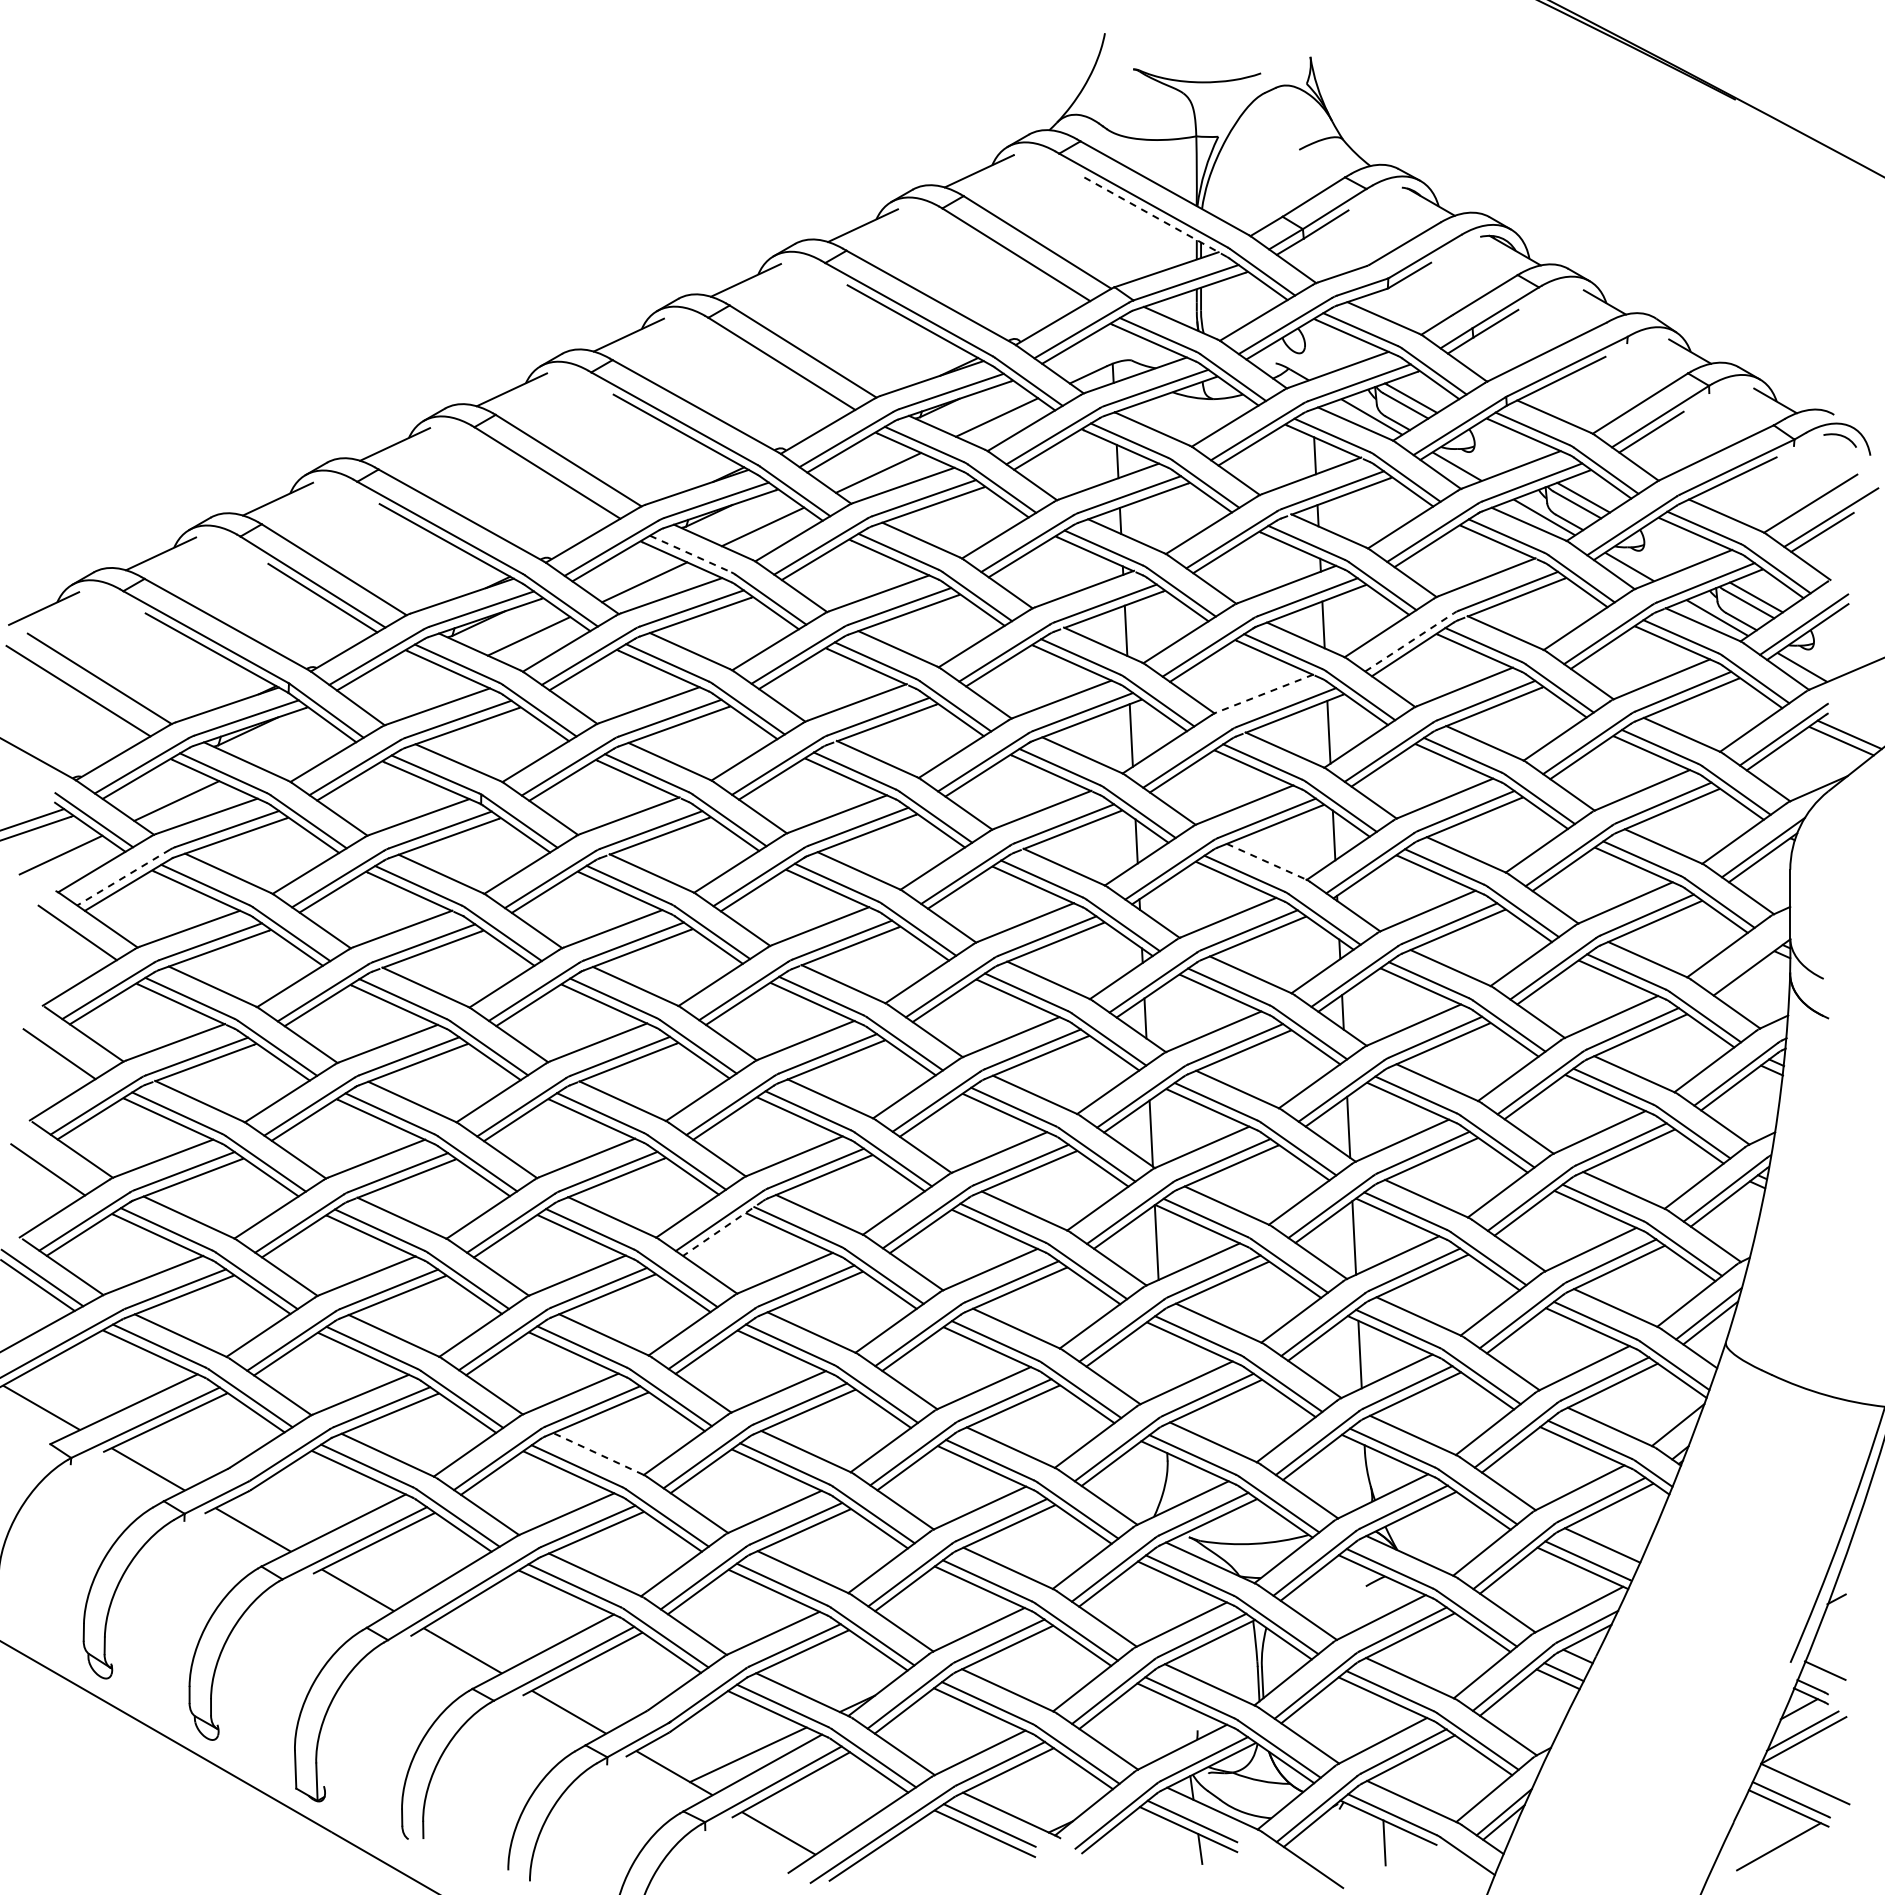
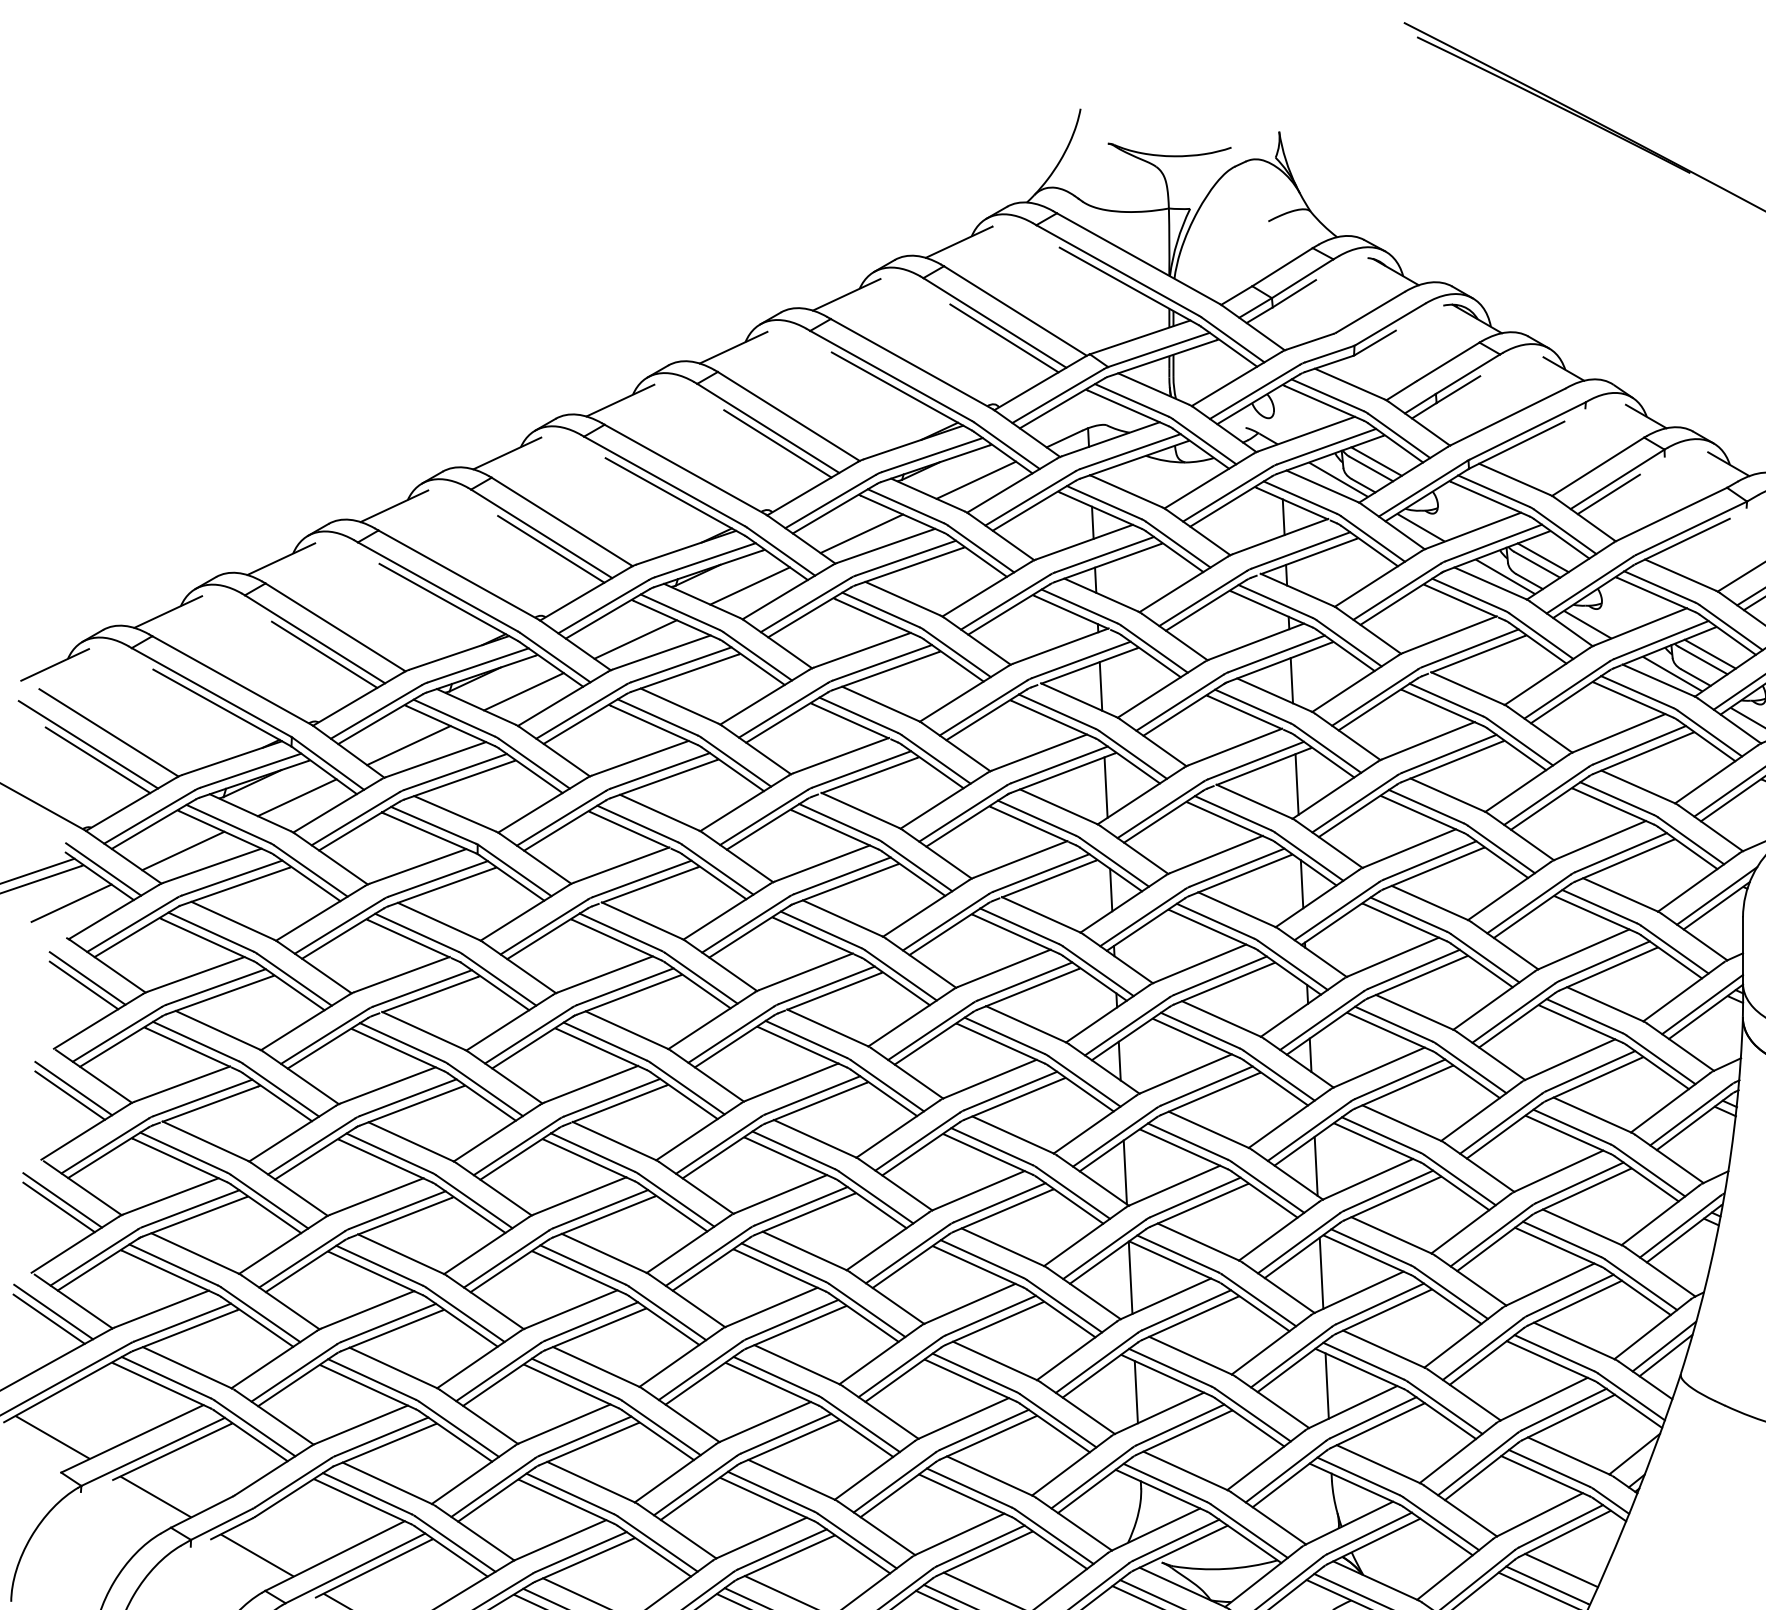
line: (1154, 216) -> (1128, 285), dashed -> solid
line: (1026, 270) -> (1004, 338), added
line: (791, 379) -> (777, 443), added
line: (557, 488) -> (551, 548), added
line: (690, 553) -> (679, 611), dashed -> solid
line: (1409, 642) -> (1374, 697), dashed -> solid
line: (409, 691) -> (408, 745), added
line: (1265, 693) -> (1235, 747), dashed -> solid
line: (88, 707) -> (98, 760), added
line: (294, 745) -> (297, 797), added
line: (1266, 861) -> (1236, 909), dashed -> solid
line: (123, 877) -> (131, 924), dashed -> solid
line: (73, 939) -> (83, 984), added
line: (1748, 959) -> (1702, 1004), added
line: (63, 1046) -> (73, 1088), added
line: (51, 1162) -> (62, 1200), added
line: (722, 1228) -> (710, 1264), dashed -> solid
line: (1162, 1360) -> (1136, 1391), added
line: (598, 1453) -> (591, 1481), dashed -> solid

